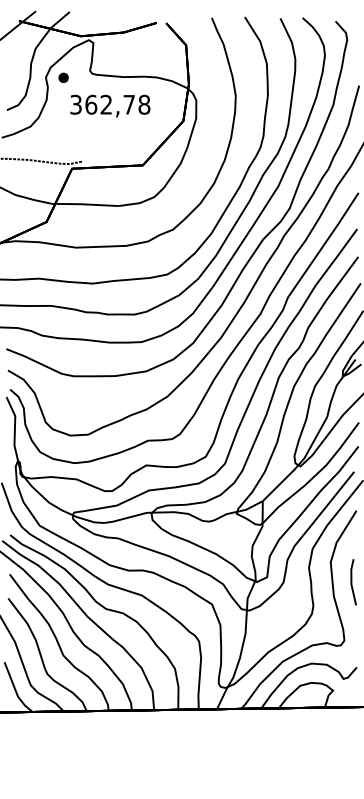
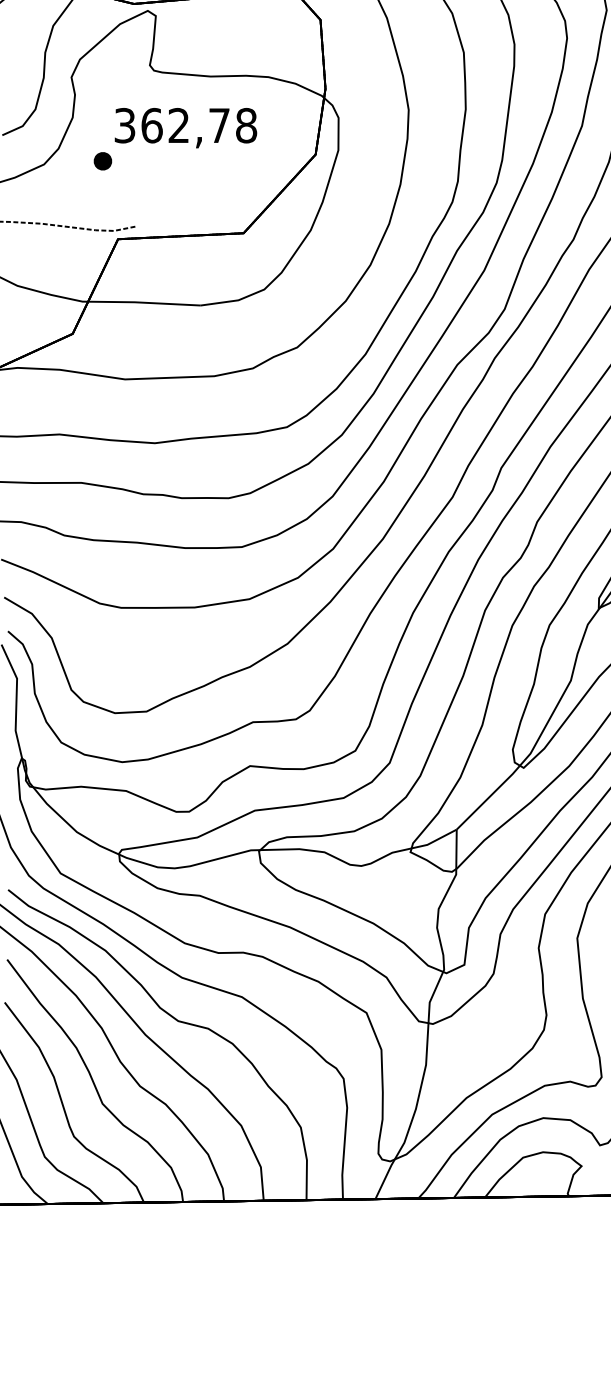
part: (63, 77) -> (102, 160), moved

